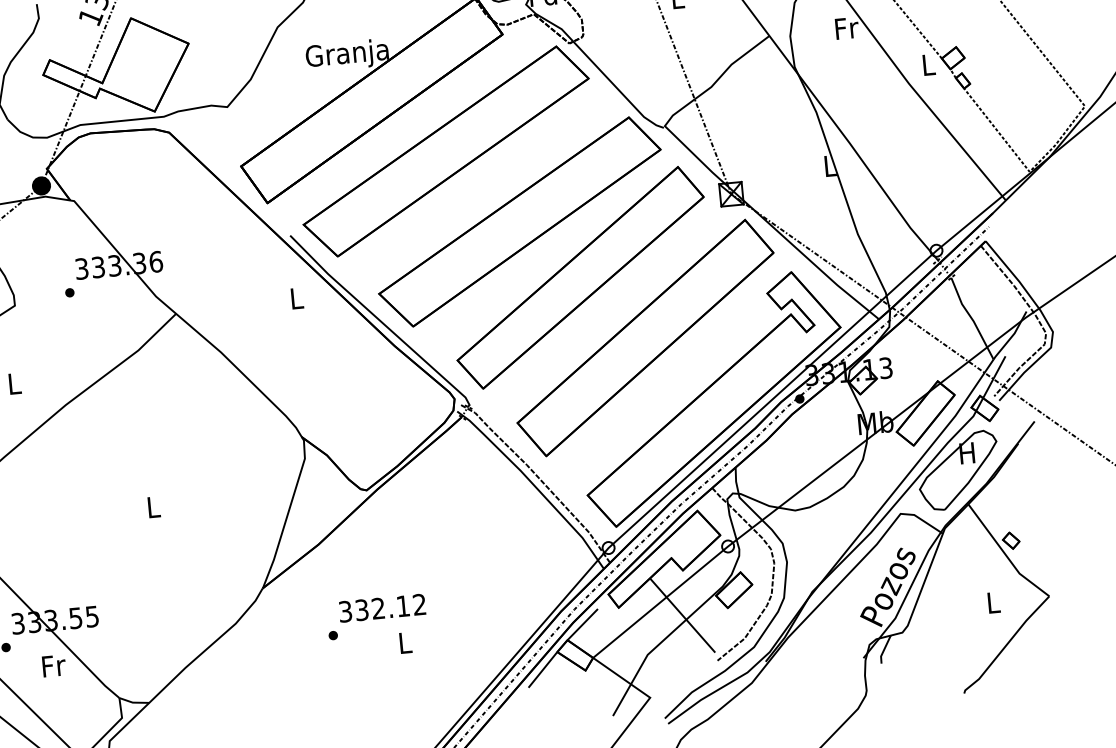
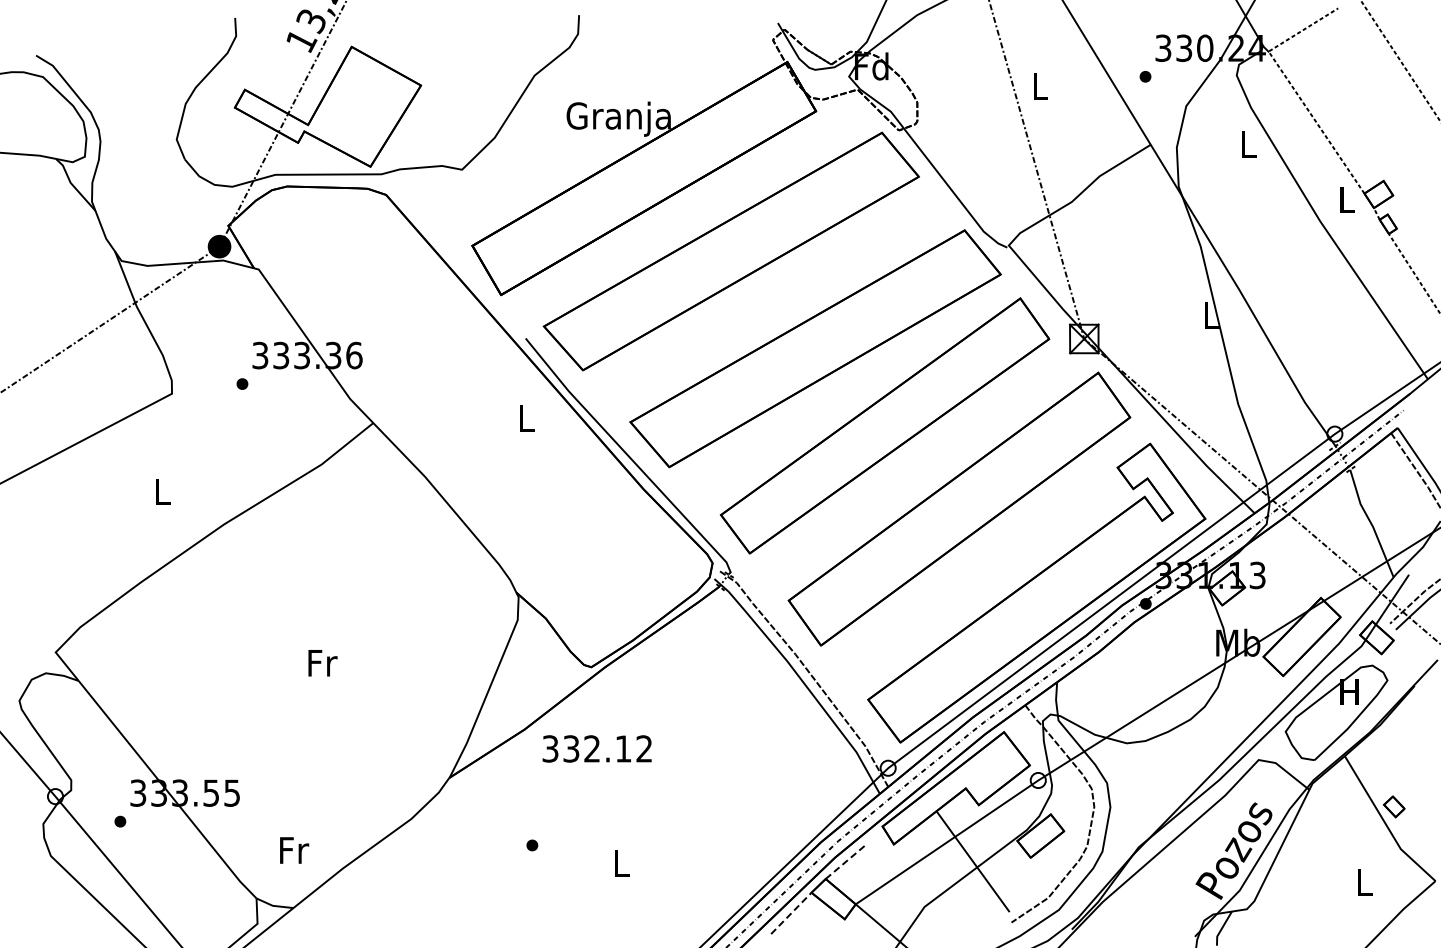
text: (846, 28) -> (1248, 144), Fr -> L
text: (153, 507) -> (322, 663), L -> Fr
text: (381, 607) -> (596, 748), moved
line: (583, 623) -> (847, 860), solid -> dashed
text: (54, 665) -> (294, 850), moved
line: (543, 669) -> (791, 913), solid -> dashed

